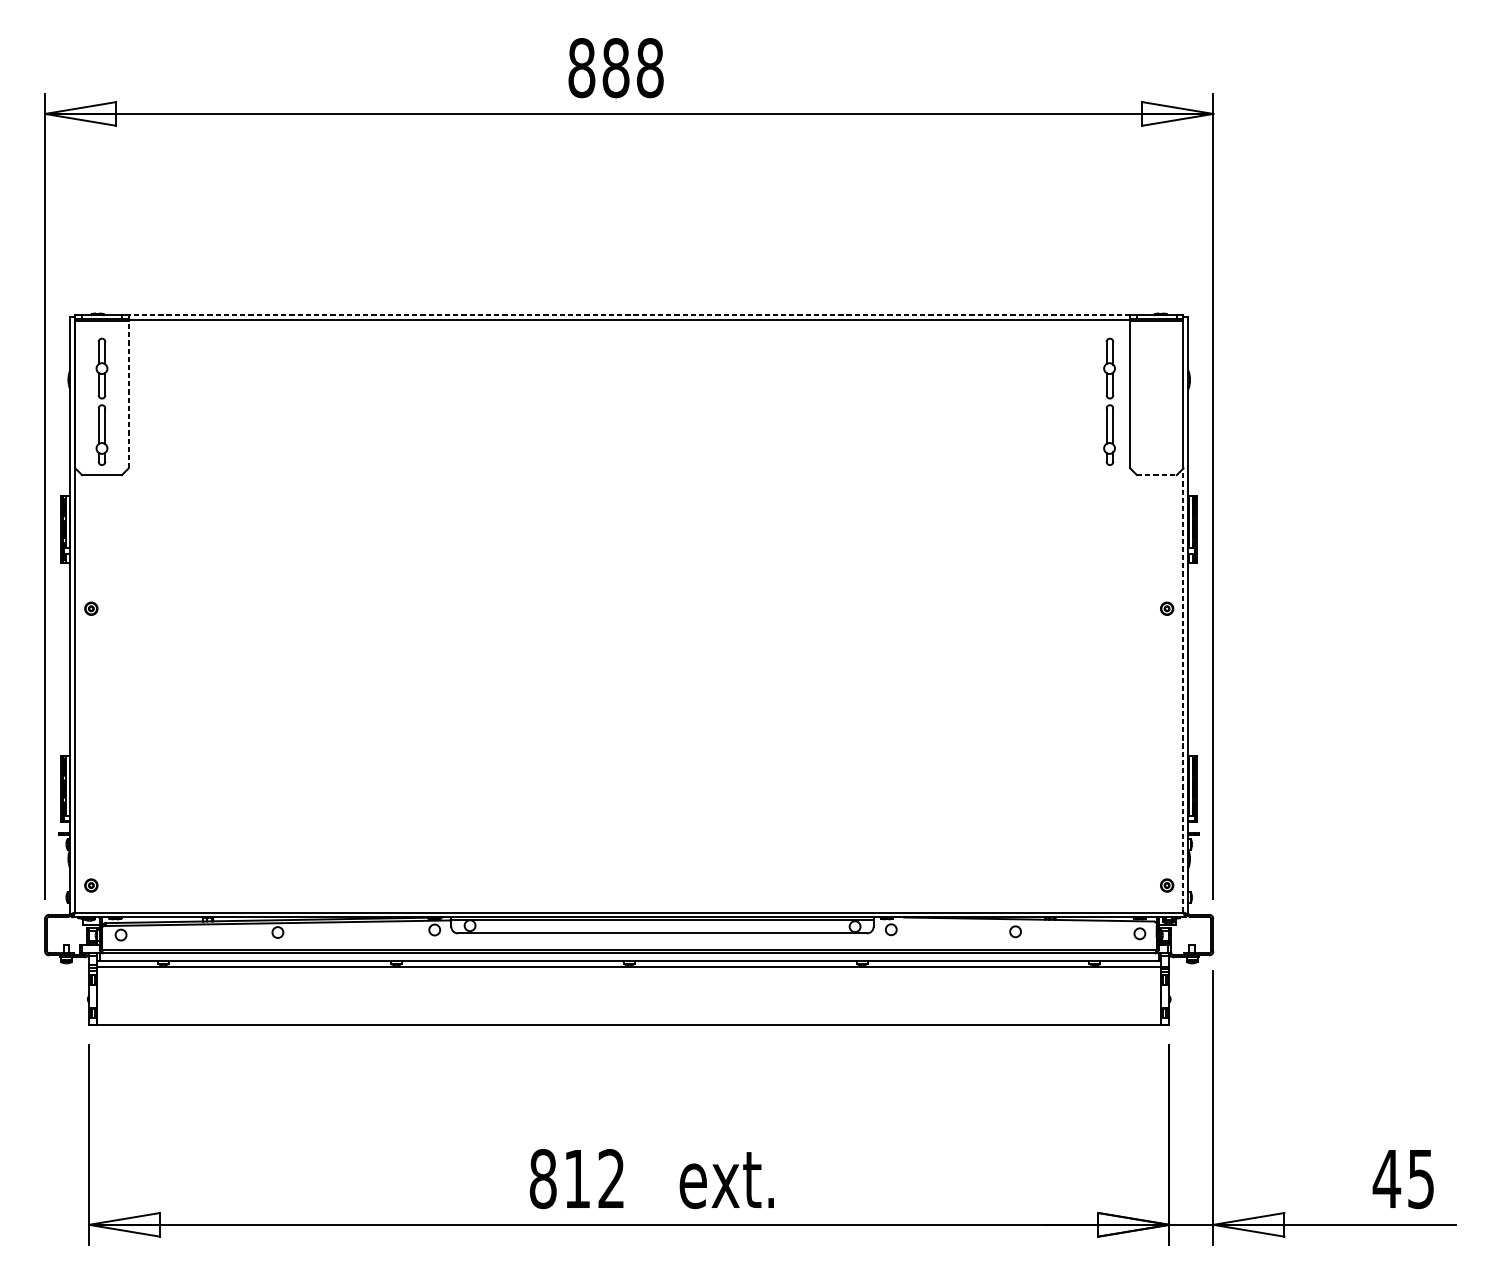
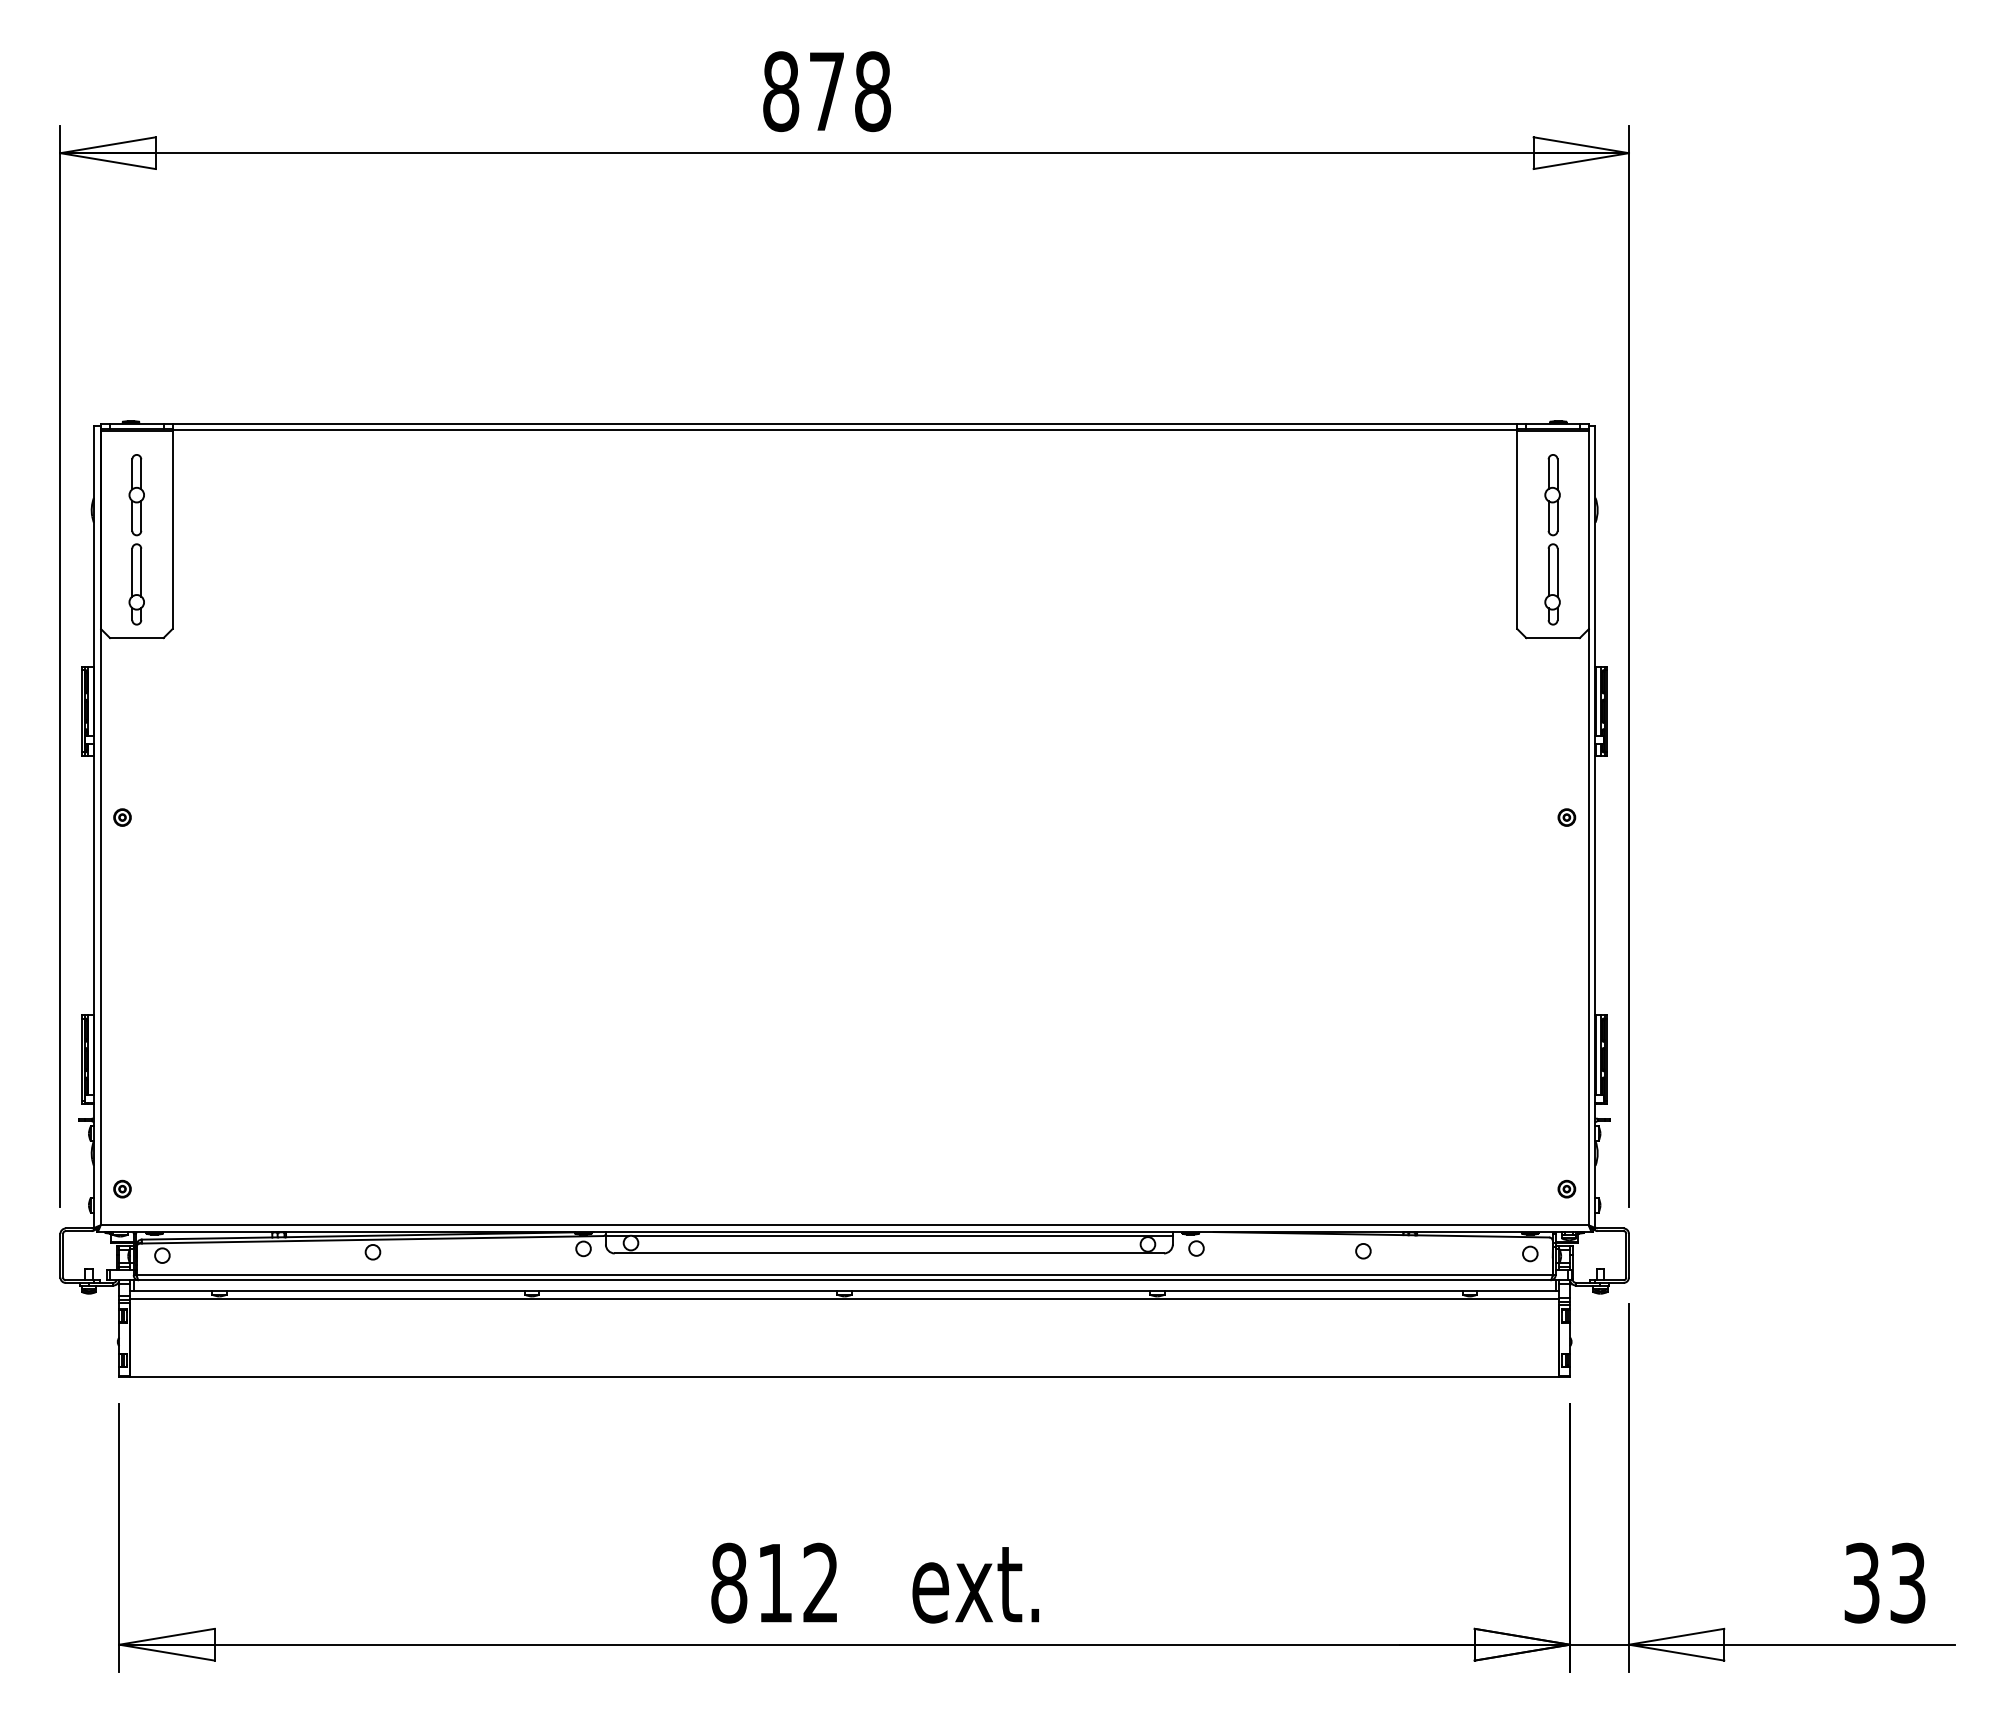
text: (616, 68) -> (827, 91), 888 -> 878
line: (629, 315) -> (844, 423), dashed -> solid
line: (128, 394) -> (172, 529), dashed -> solid
part: (1109, 401) -> (1552, 539), moved
line: (1157, 475) -> (1553, 638), dashed -> solid
line: (1183, 689) -> (1588, 926), dashed -> solid
text: (1402, 1178) -> (1883, 1582), 45 -> 33

